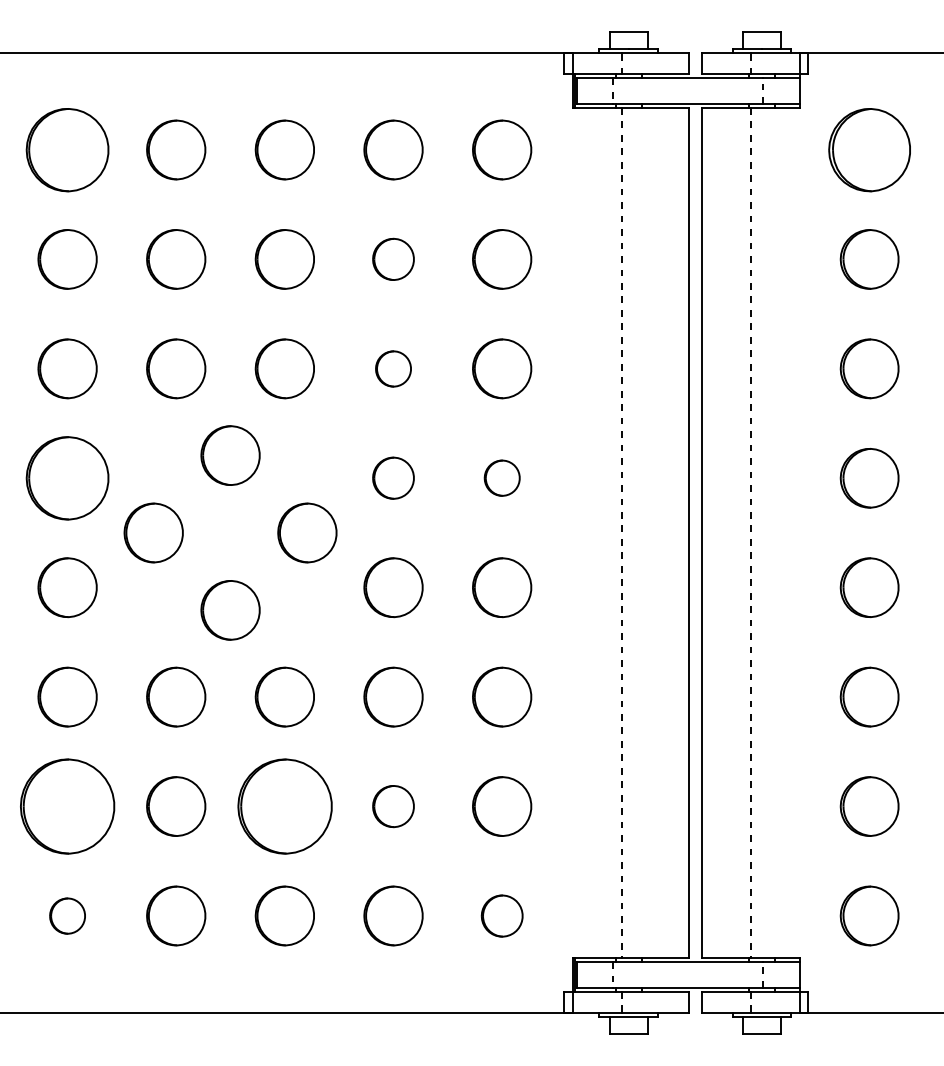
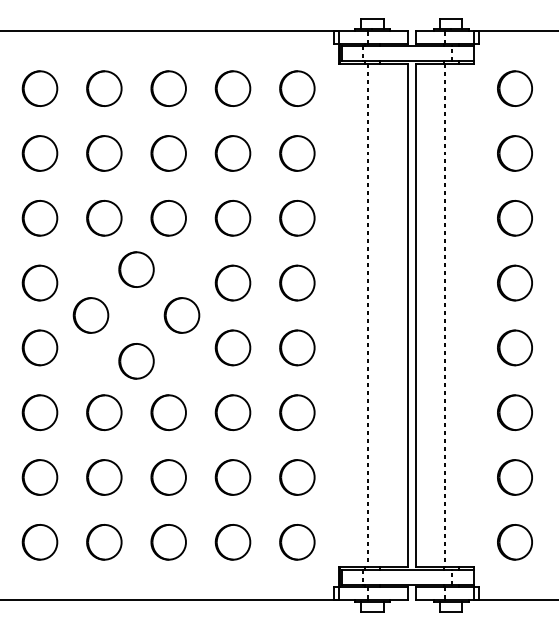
part: (66, 149) -> (39, 88), size x0.71
part: (868, 149) -> (514, 88), size x0.71
part: (392, 259) -> (232, 153), size x1.43
part: (392, 369) -> (232, 218), size x1.67
part: (66, 477) -> (39, 282), size x0.71
part: (392, 477) -> (232, 282), size x1.43
part: (502, 477) -> (297, 282), size x1.67
part: (66, 806) -> (39, 477), size x0.62
part: (284, 806) -> (168, 477), size x0.62
part: (392, 806) -> (232, 477), size x1.43
part: (66, 916) -> (39, 542), size x1.67
part: (502, 916) -> (297, 542), size x1.43

